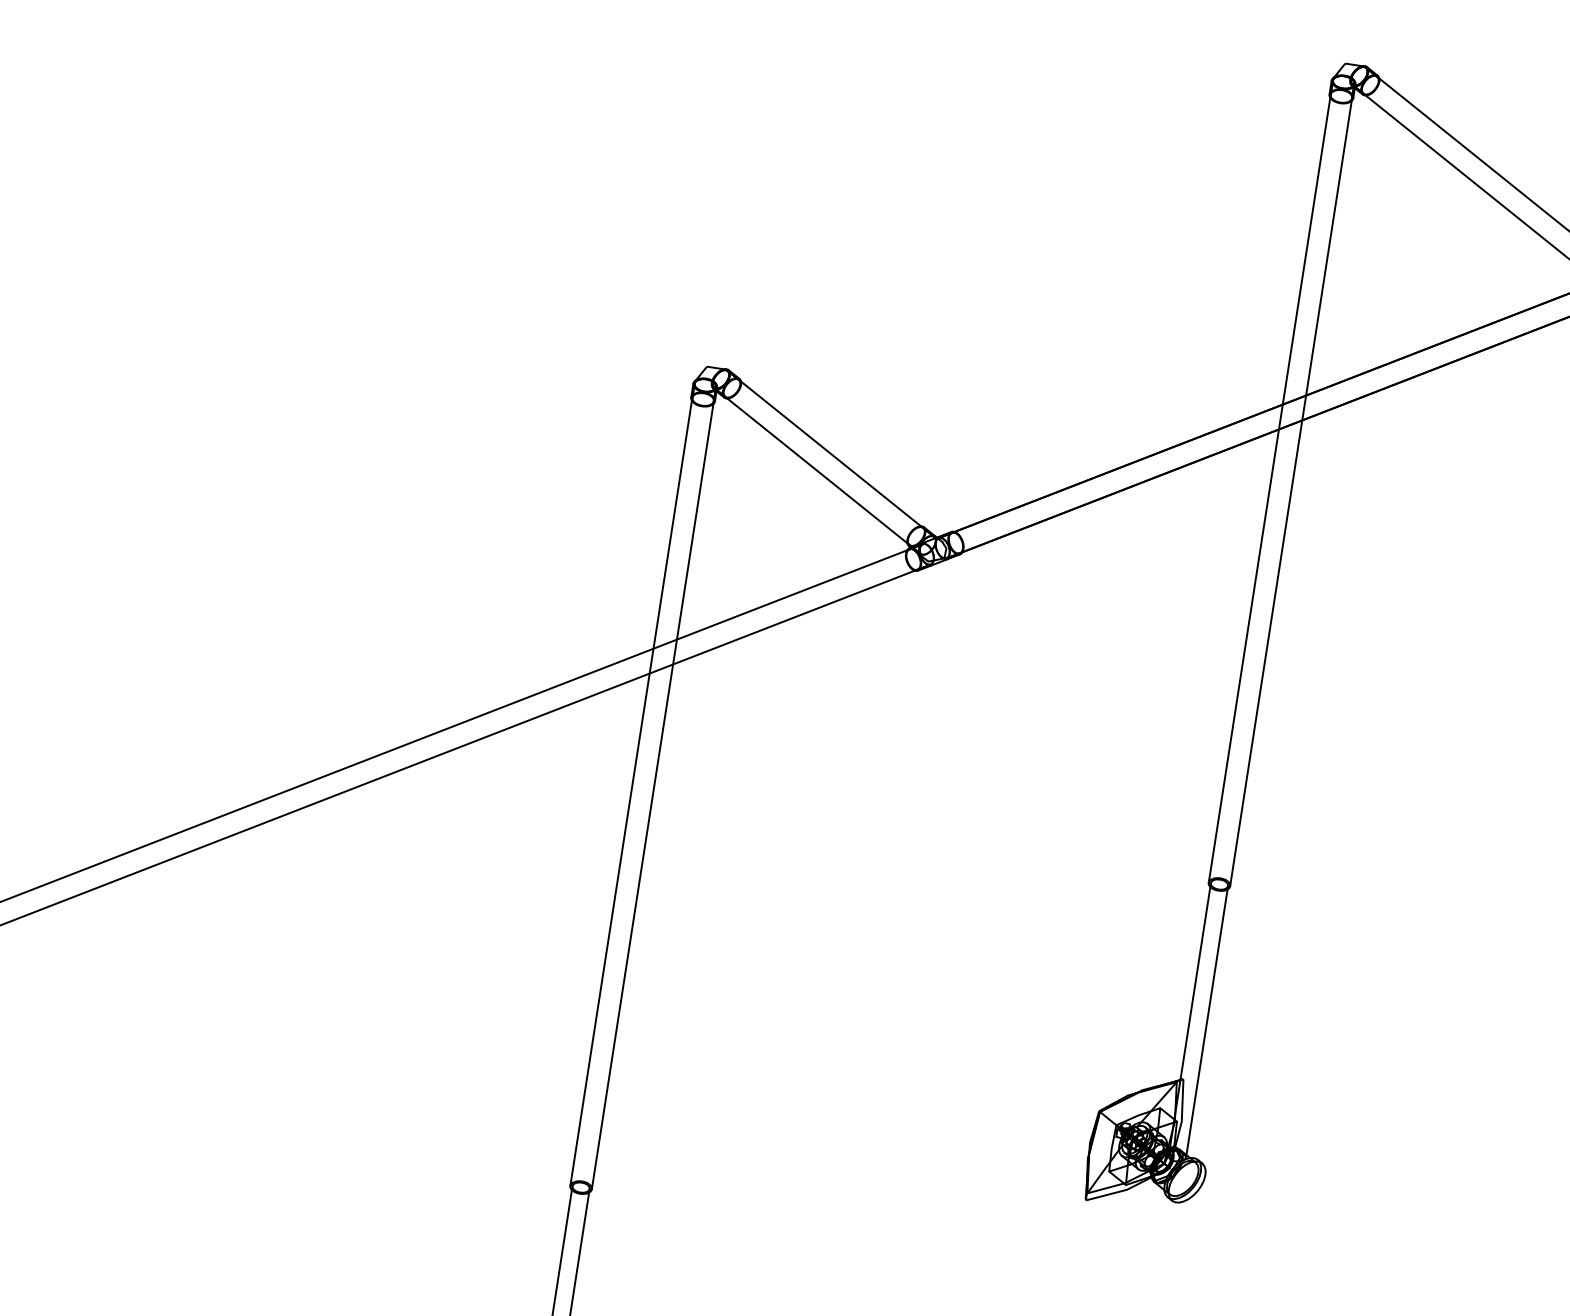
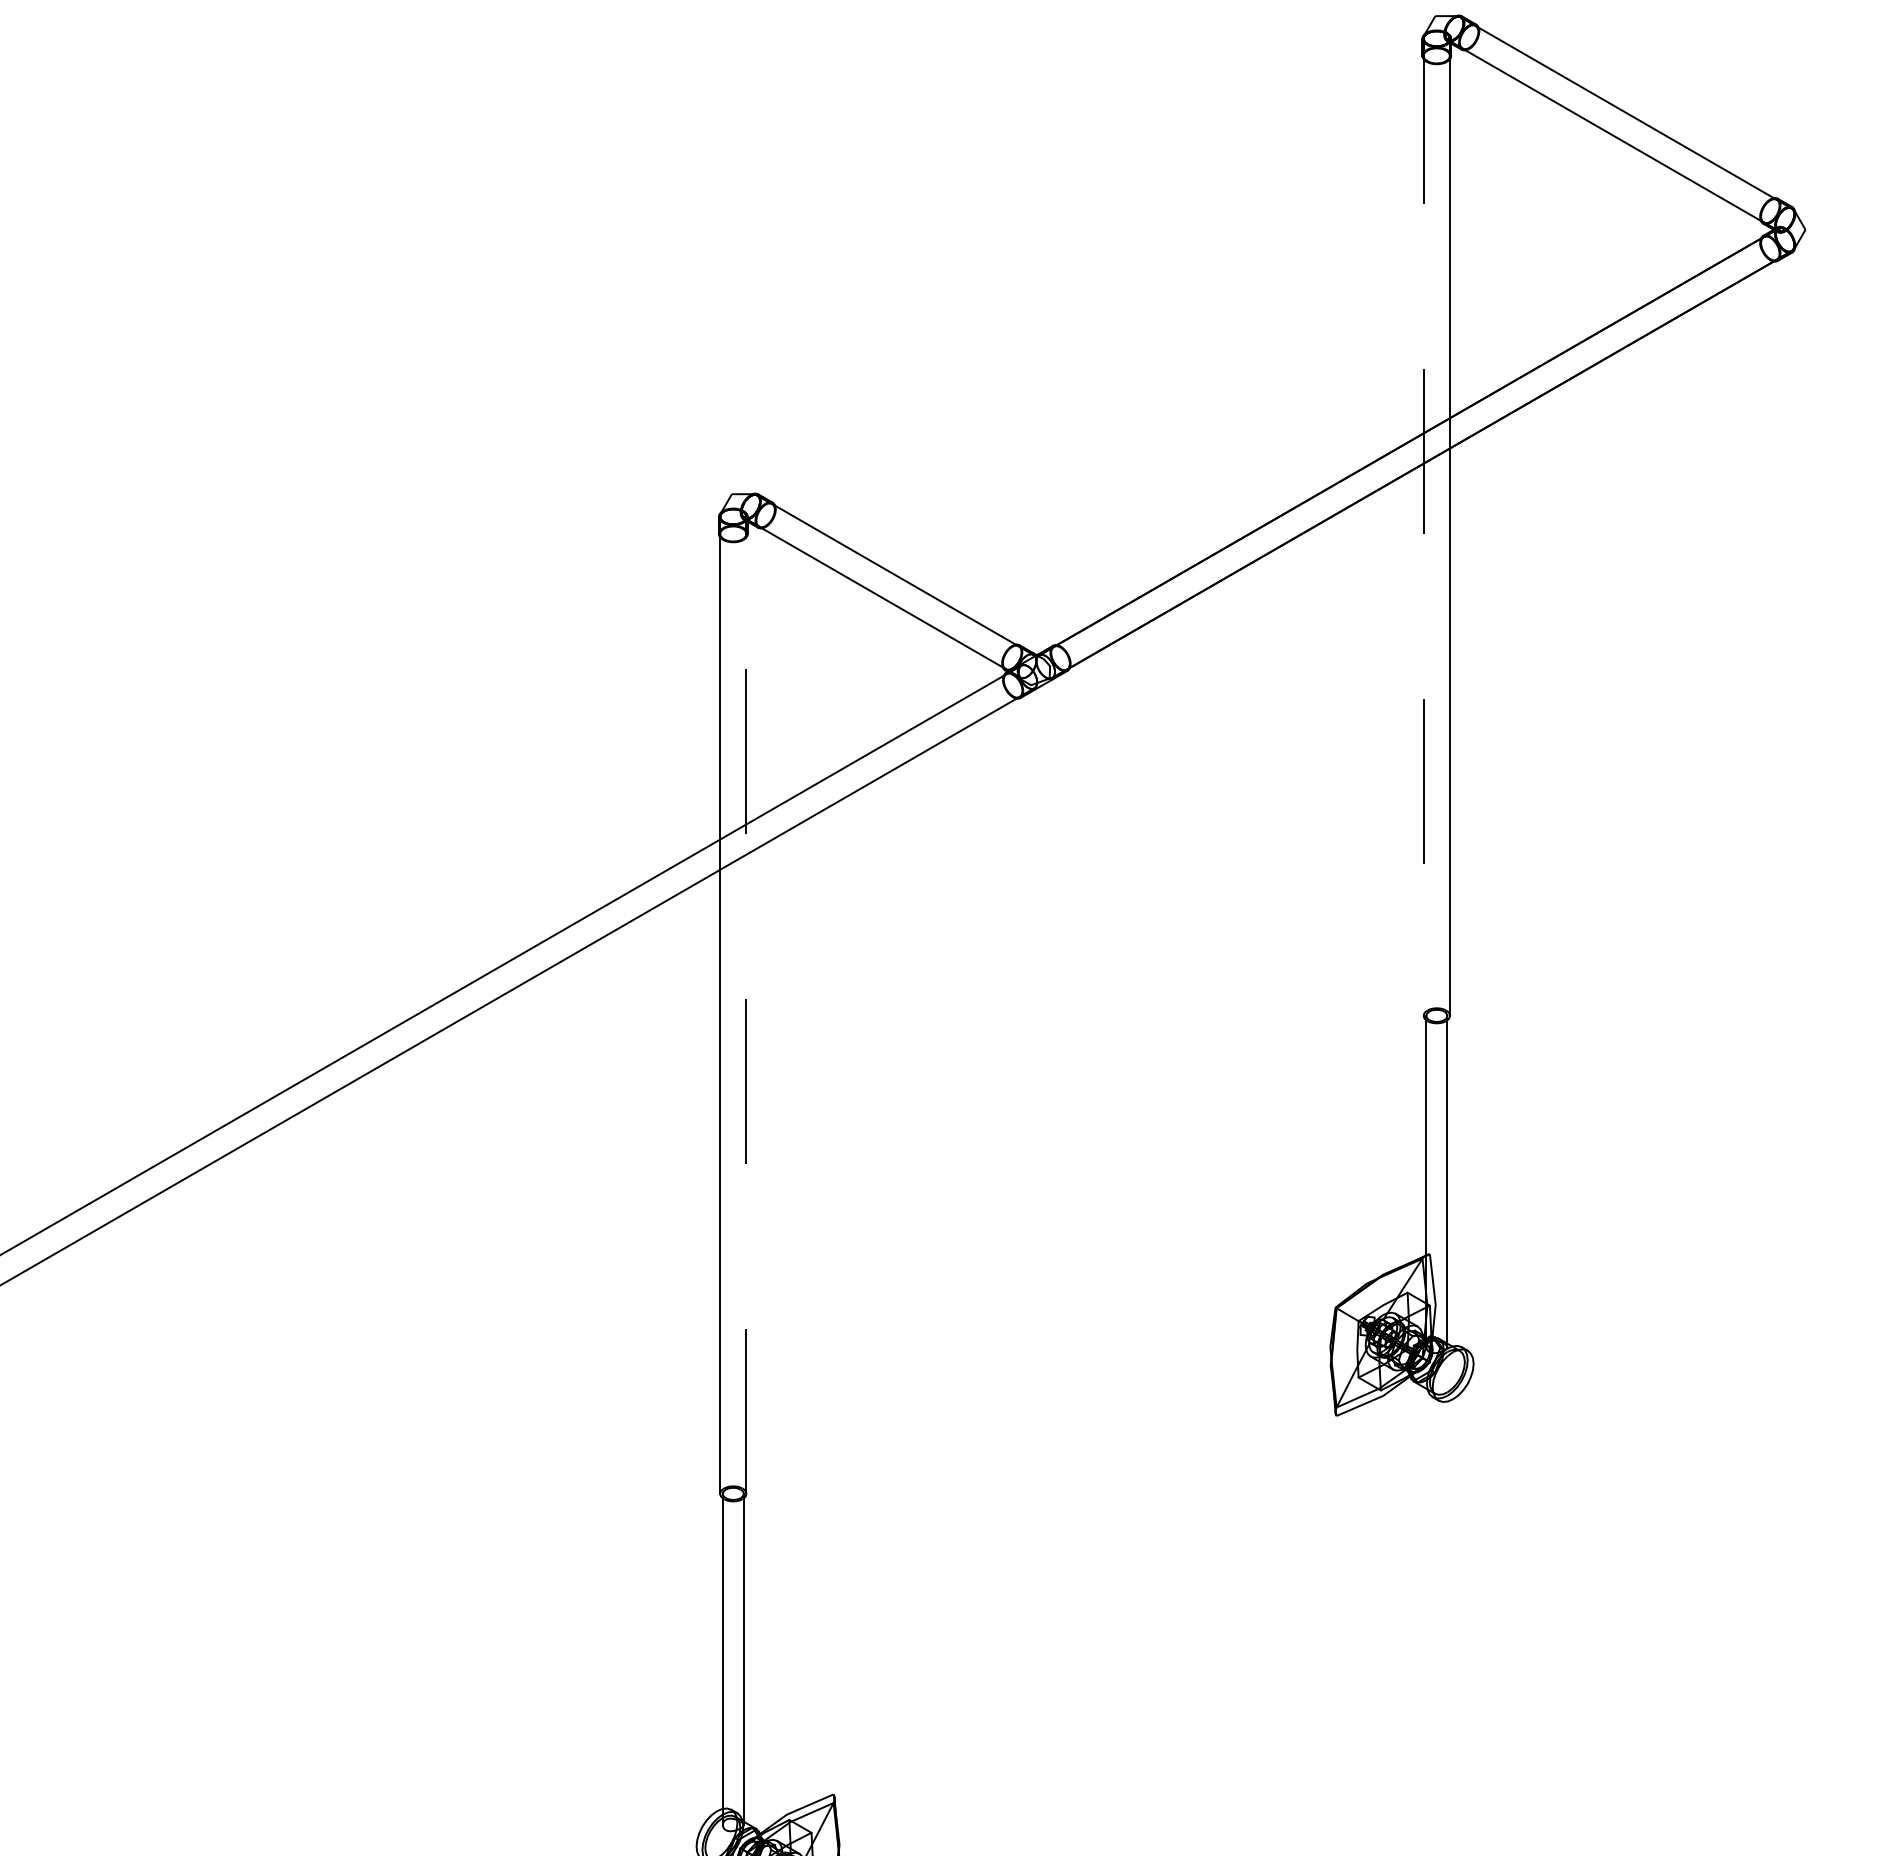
line: (1270, 481) -> (1423, 527), solid -> dashed
line: (653, 788) -> (746, 1005), solid -> dashed

